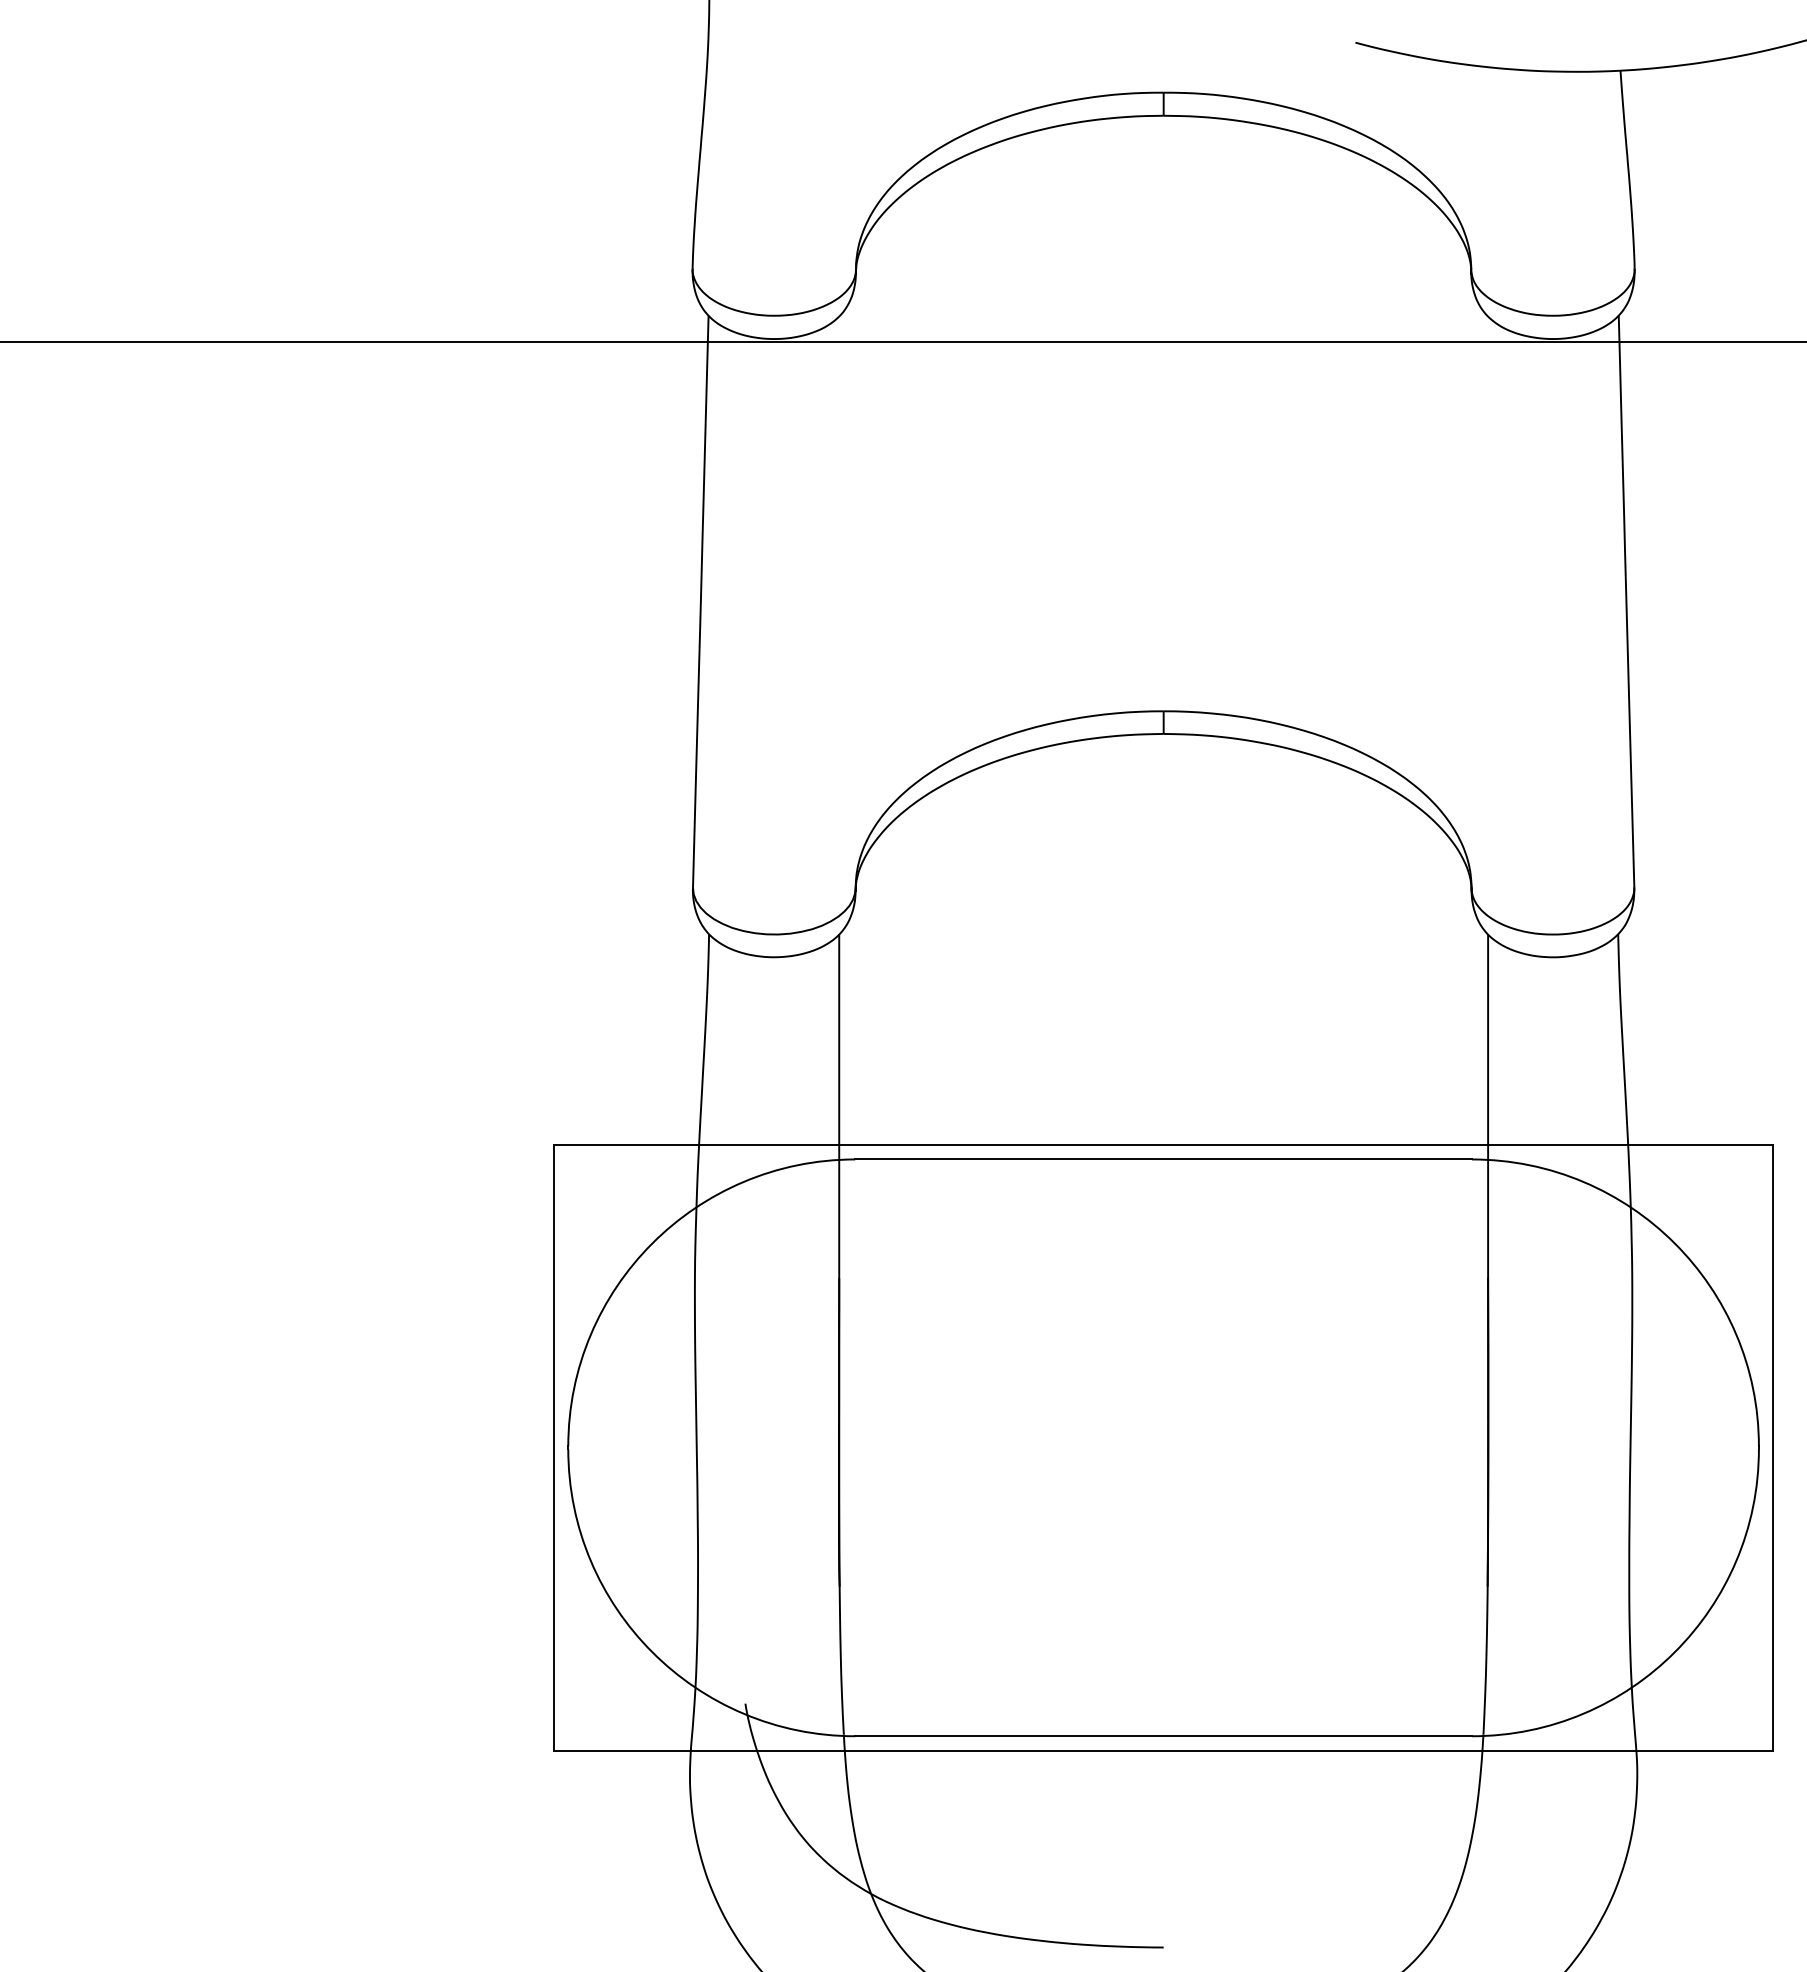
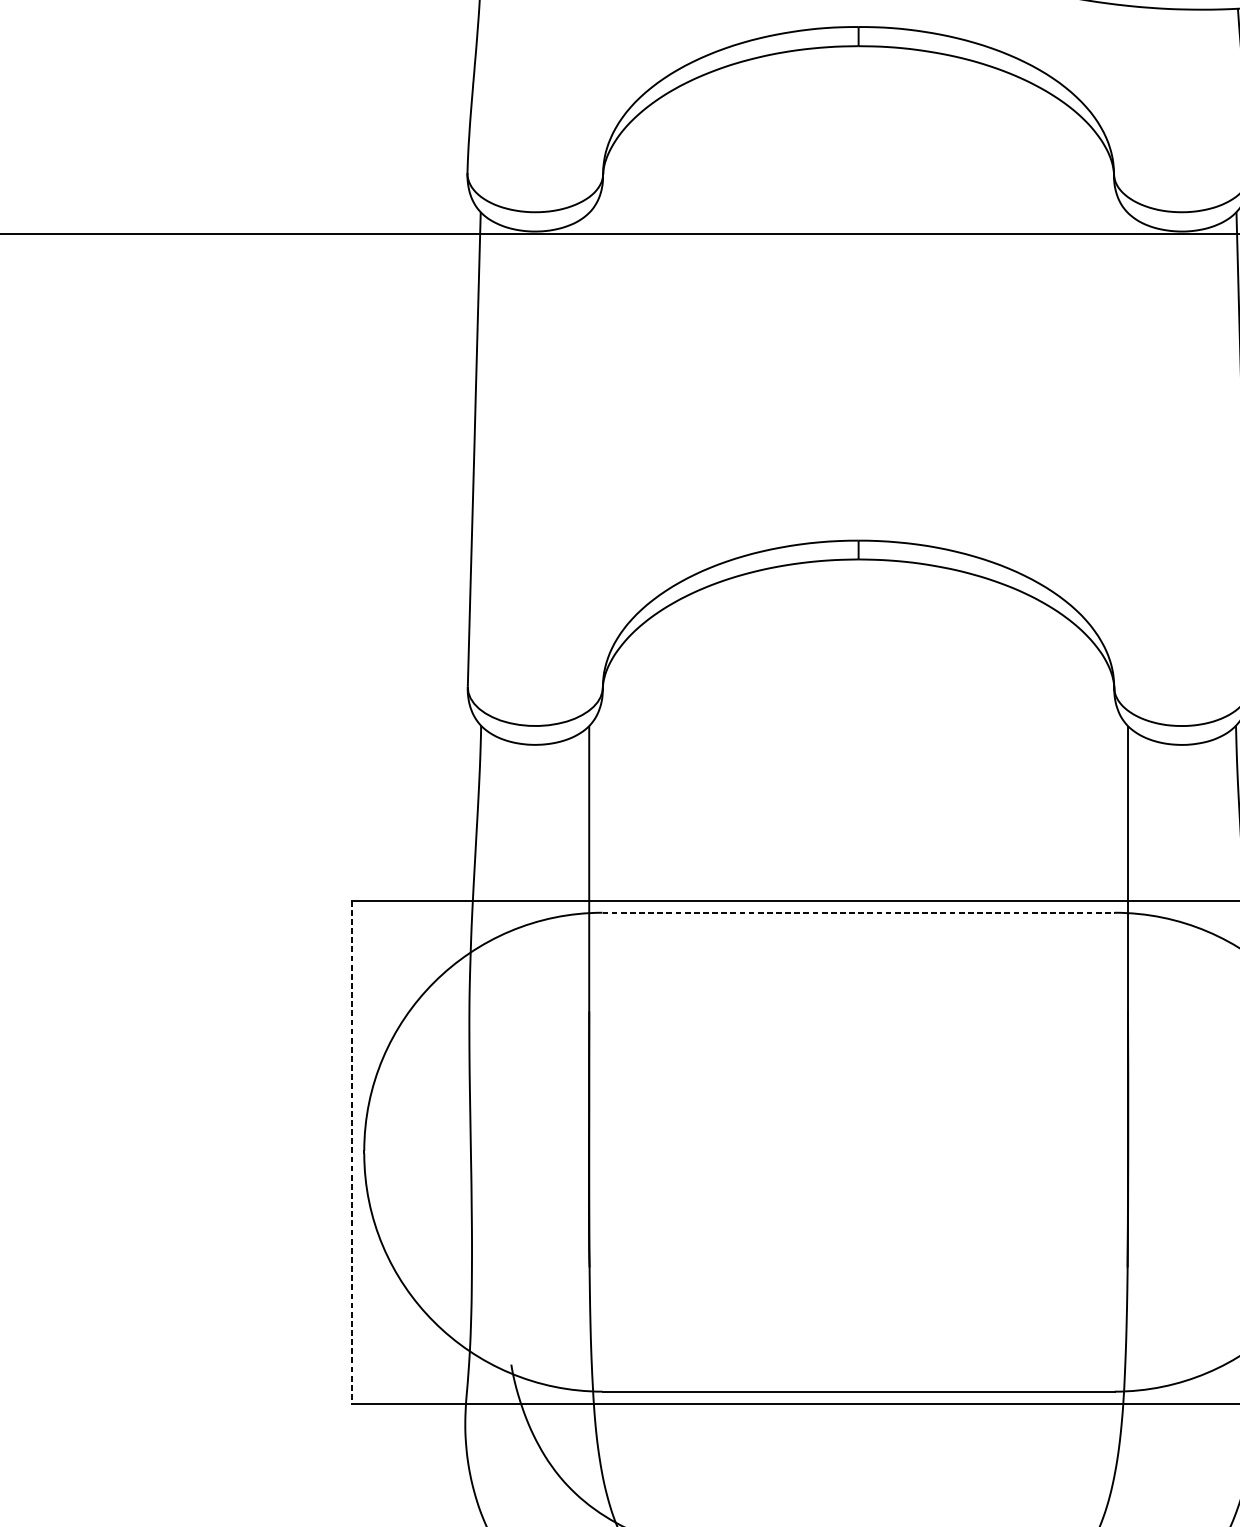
line: (1164, 1159) -> (859, 912), solid -> dashed
line: (553, 1447) -> (351, 1151), solid -> dashed

